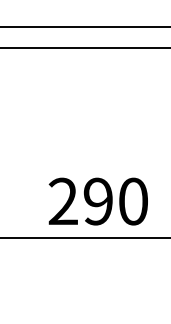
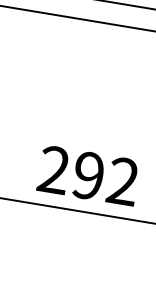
text: (132, 201) -> (122, 181), 290 -> 292

